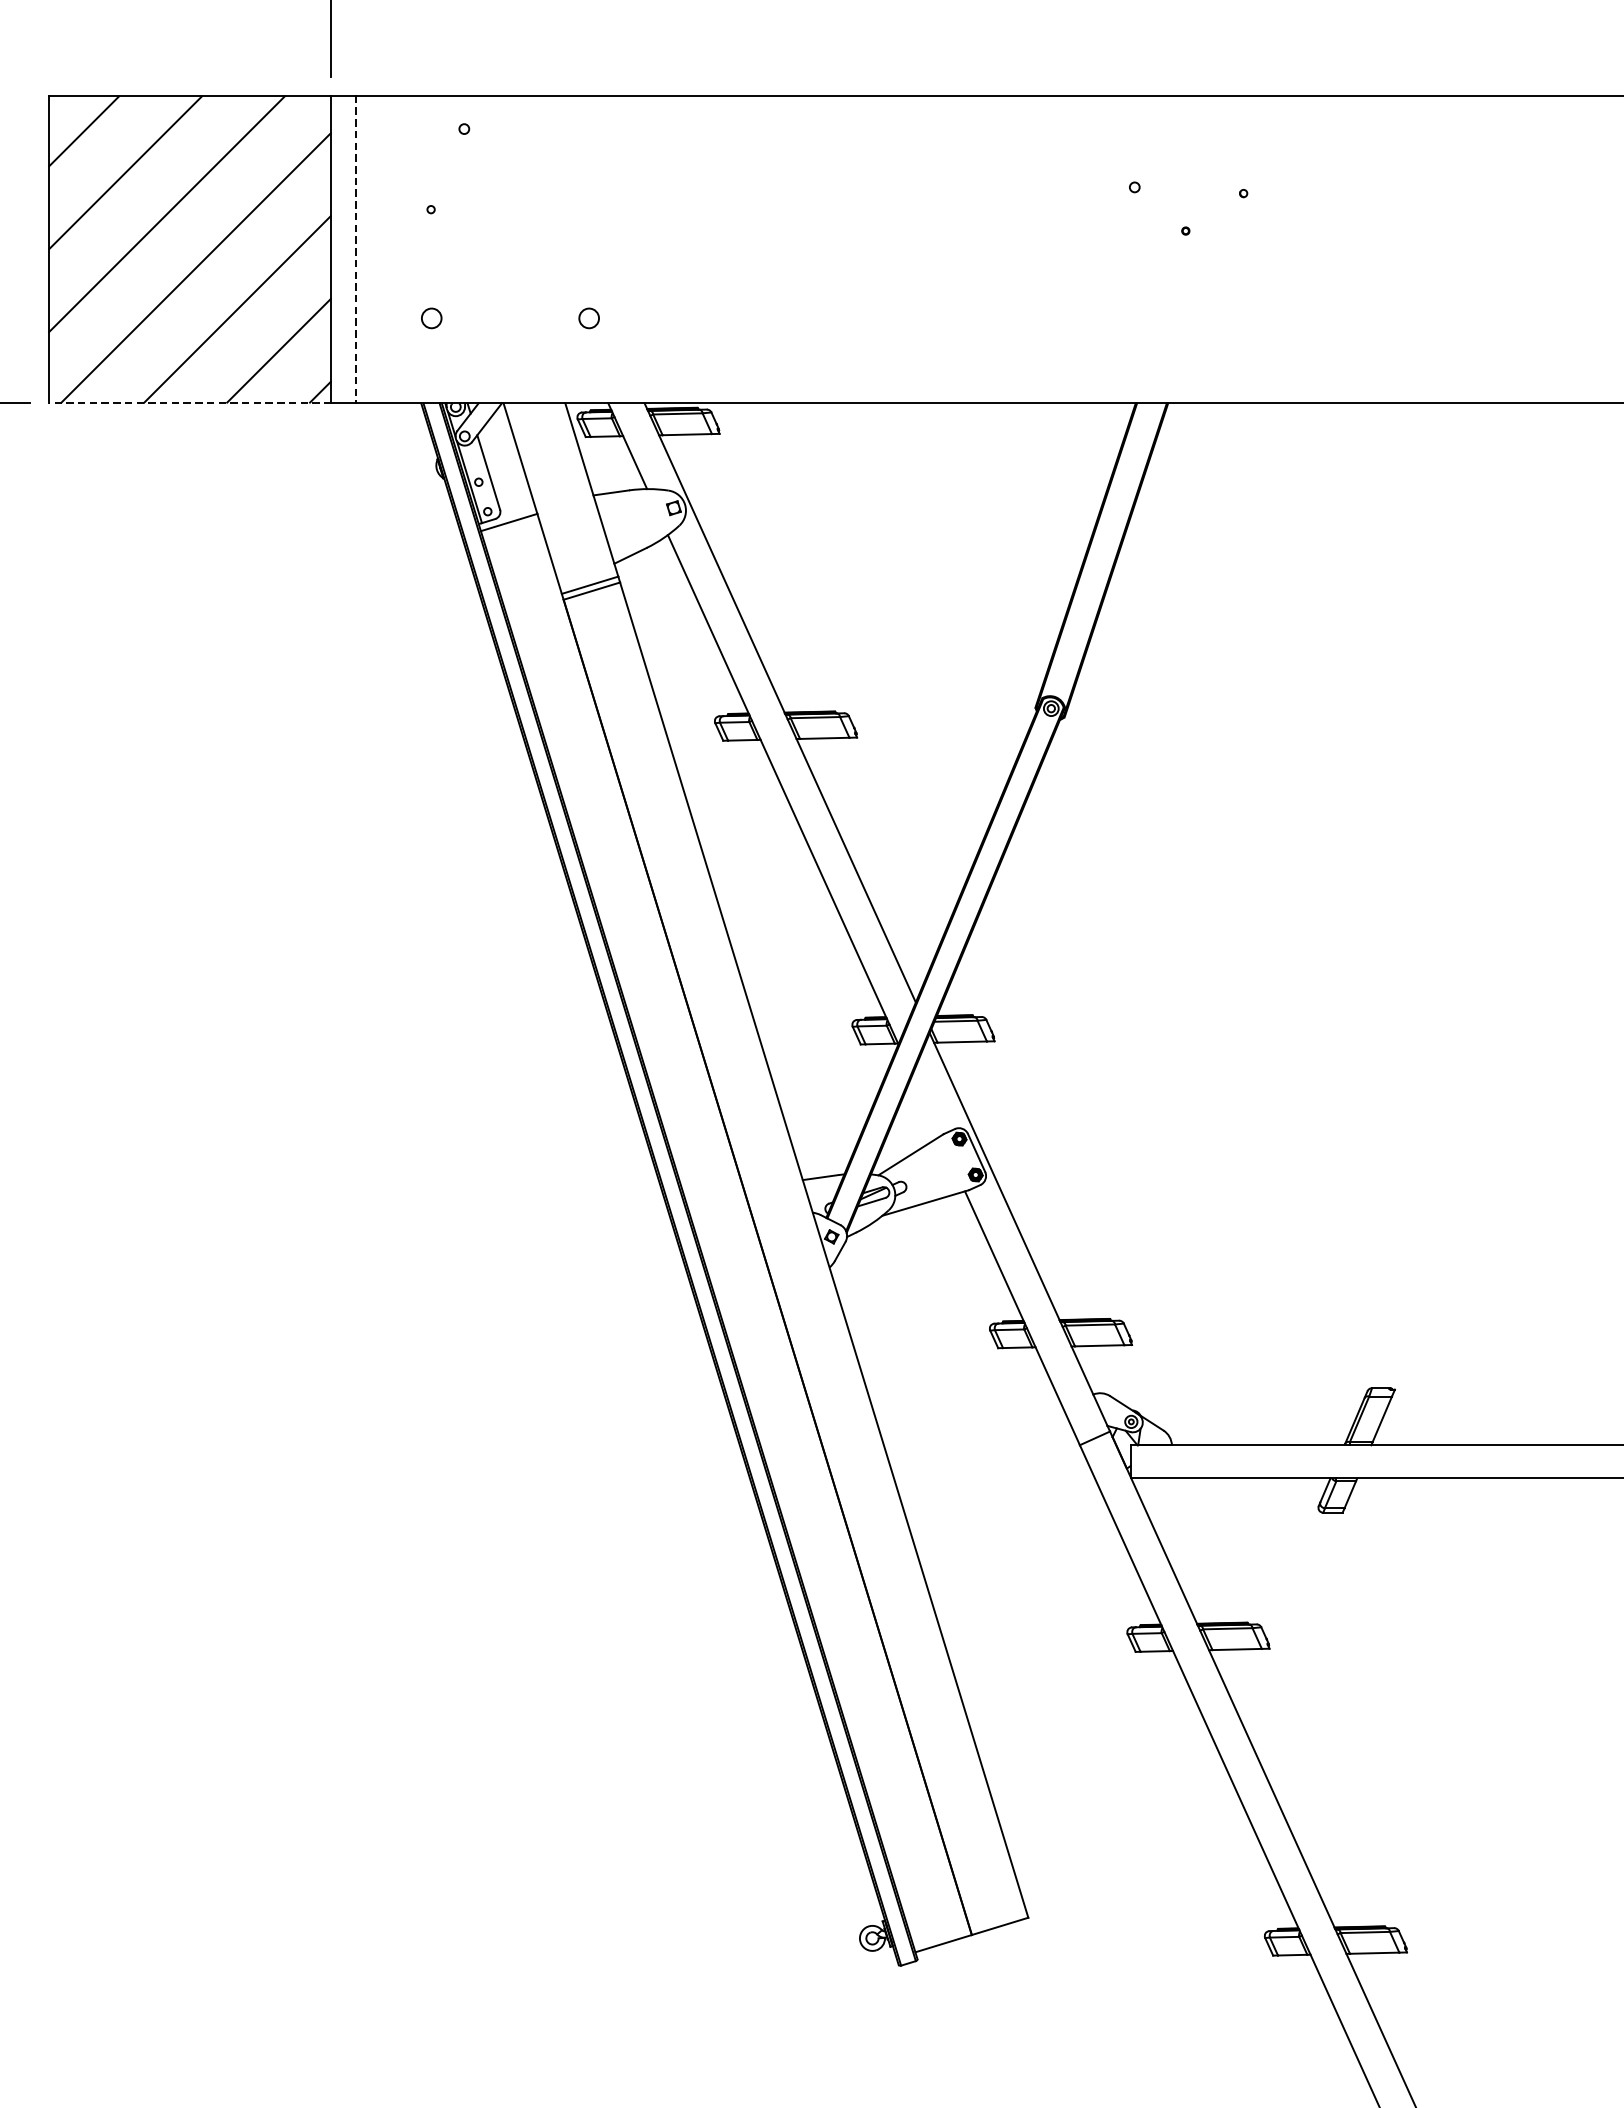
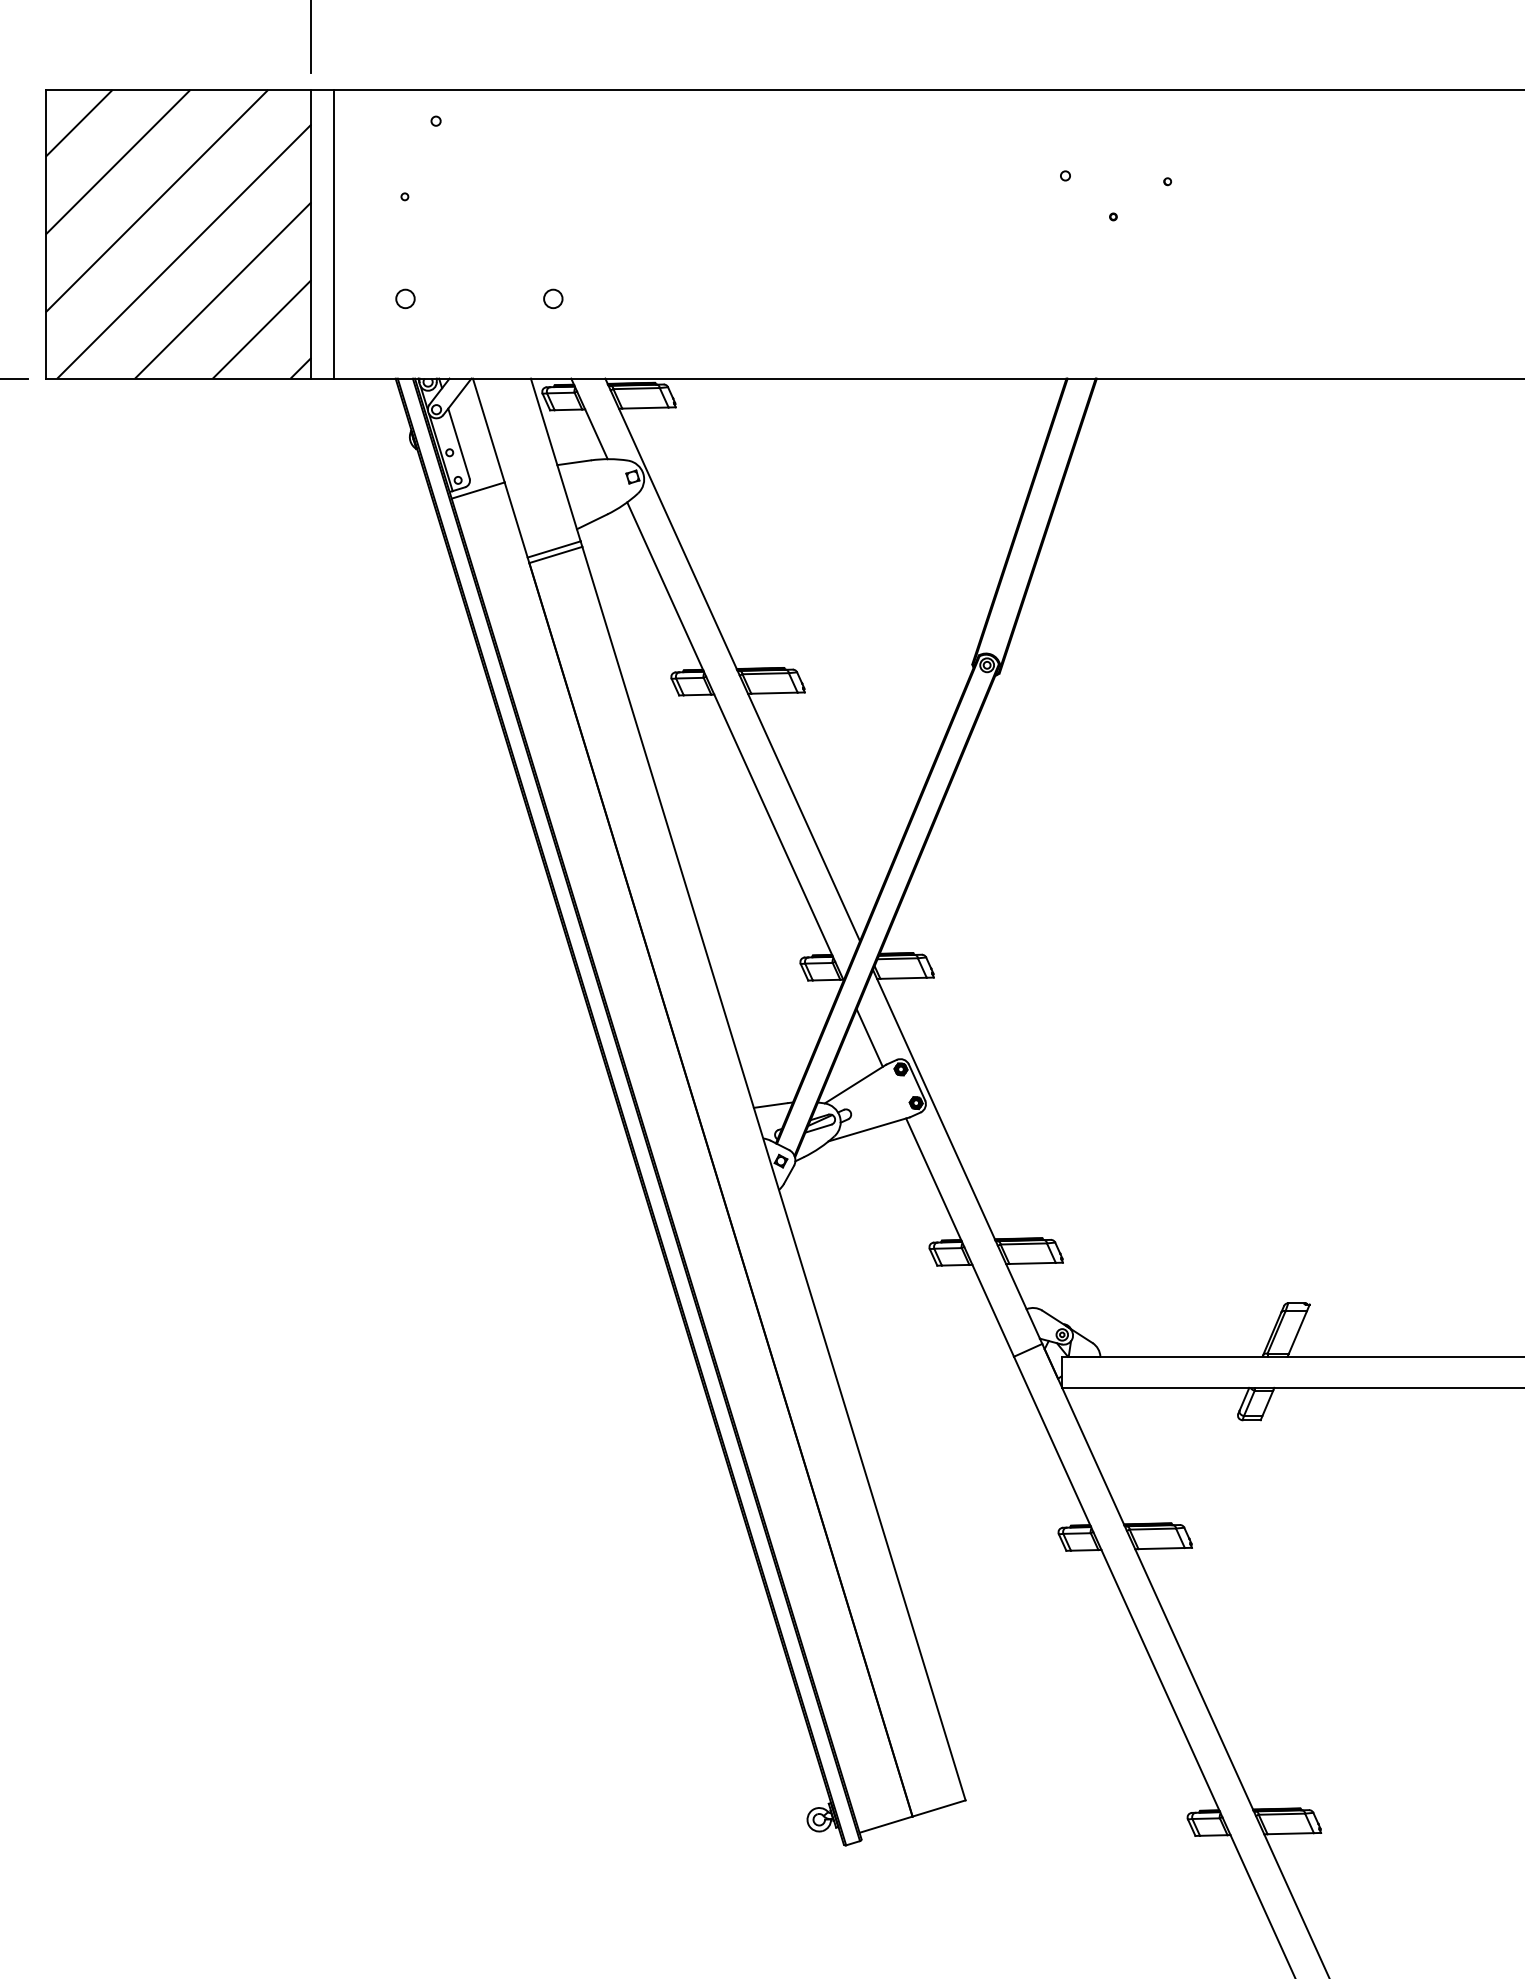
line: (356, 249) -> (334, 234), dashed -> solid
line: (189, 403) -> (178, 378), dashed -> solid
line: (925, 1105) -> (869, 1037), added

